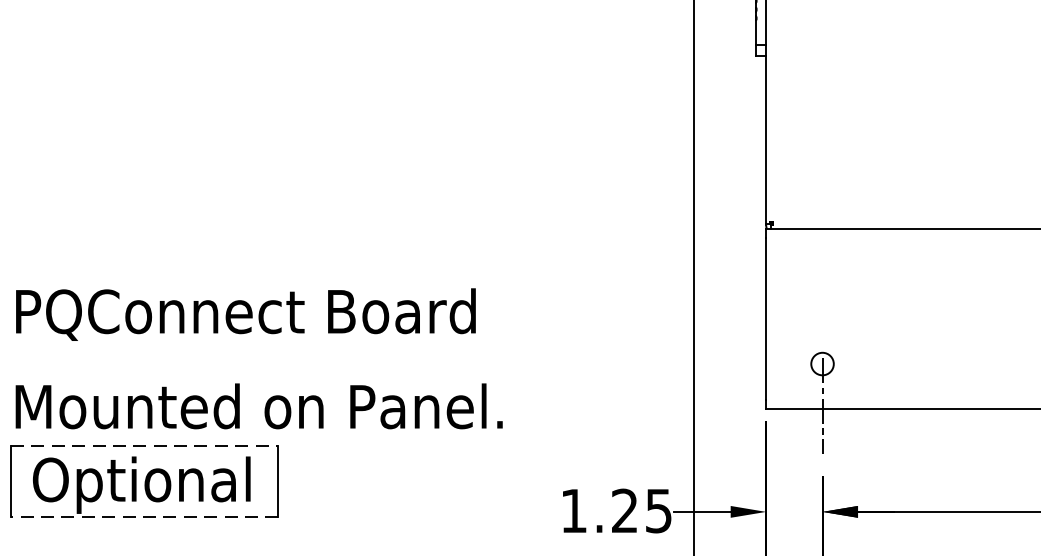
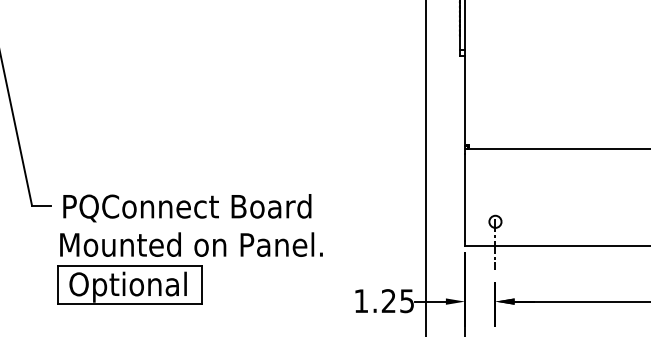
text: (246, 315) -> (187, 208), moved
line: (146, 446) -> (130, 266), dashed -> solid
line: (144, 517) -> (129, 304), dashed -> solid

